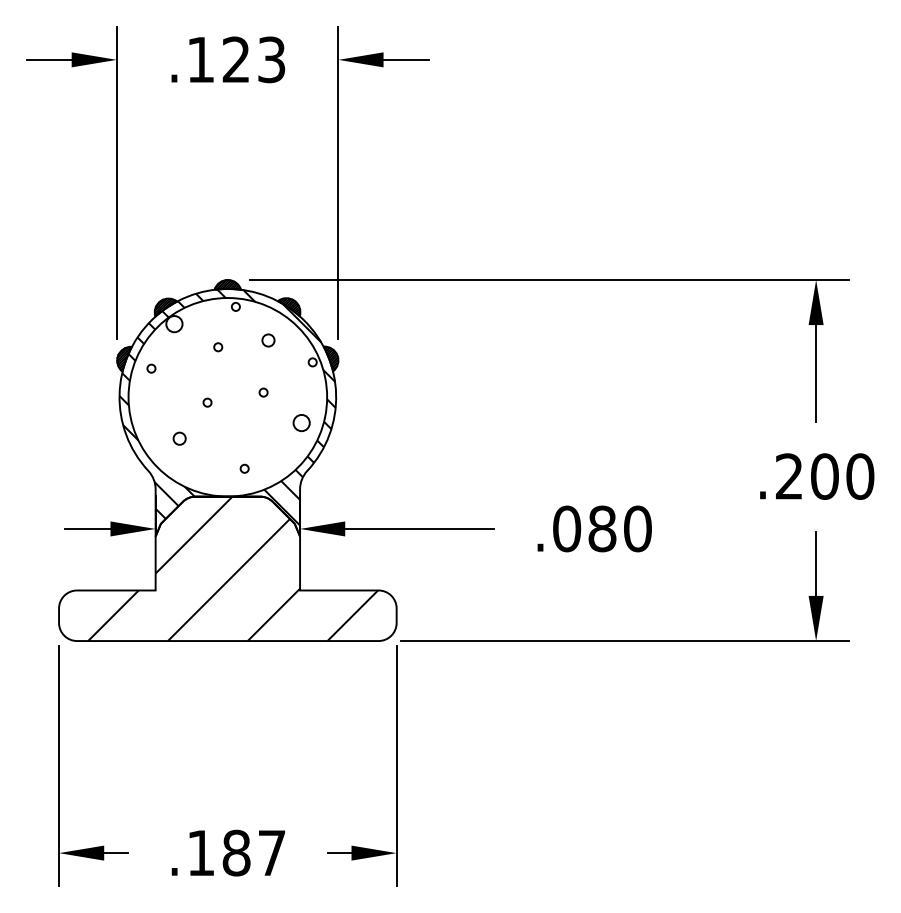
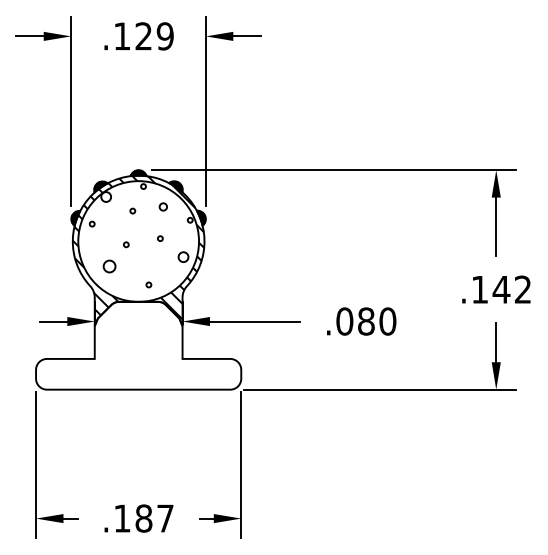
text: (270, 60) -> (164, 36), .123 -> .129
circle: (178, 438) -> (108, 266), size x1.6
text: (824, 476) -> (501, 289), .200 -> .142
hatch: (232, 568) -> (141, 345), removed

